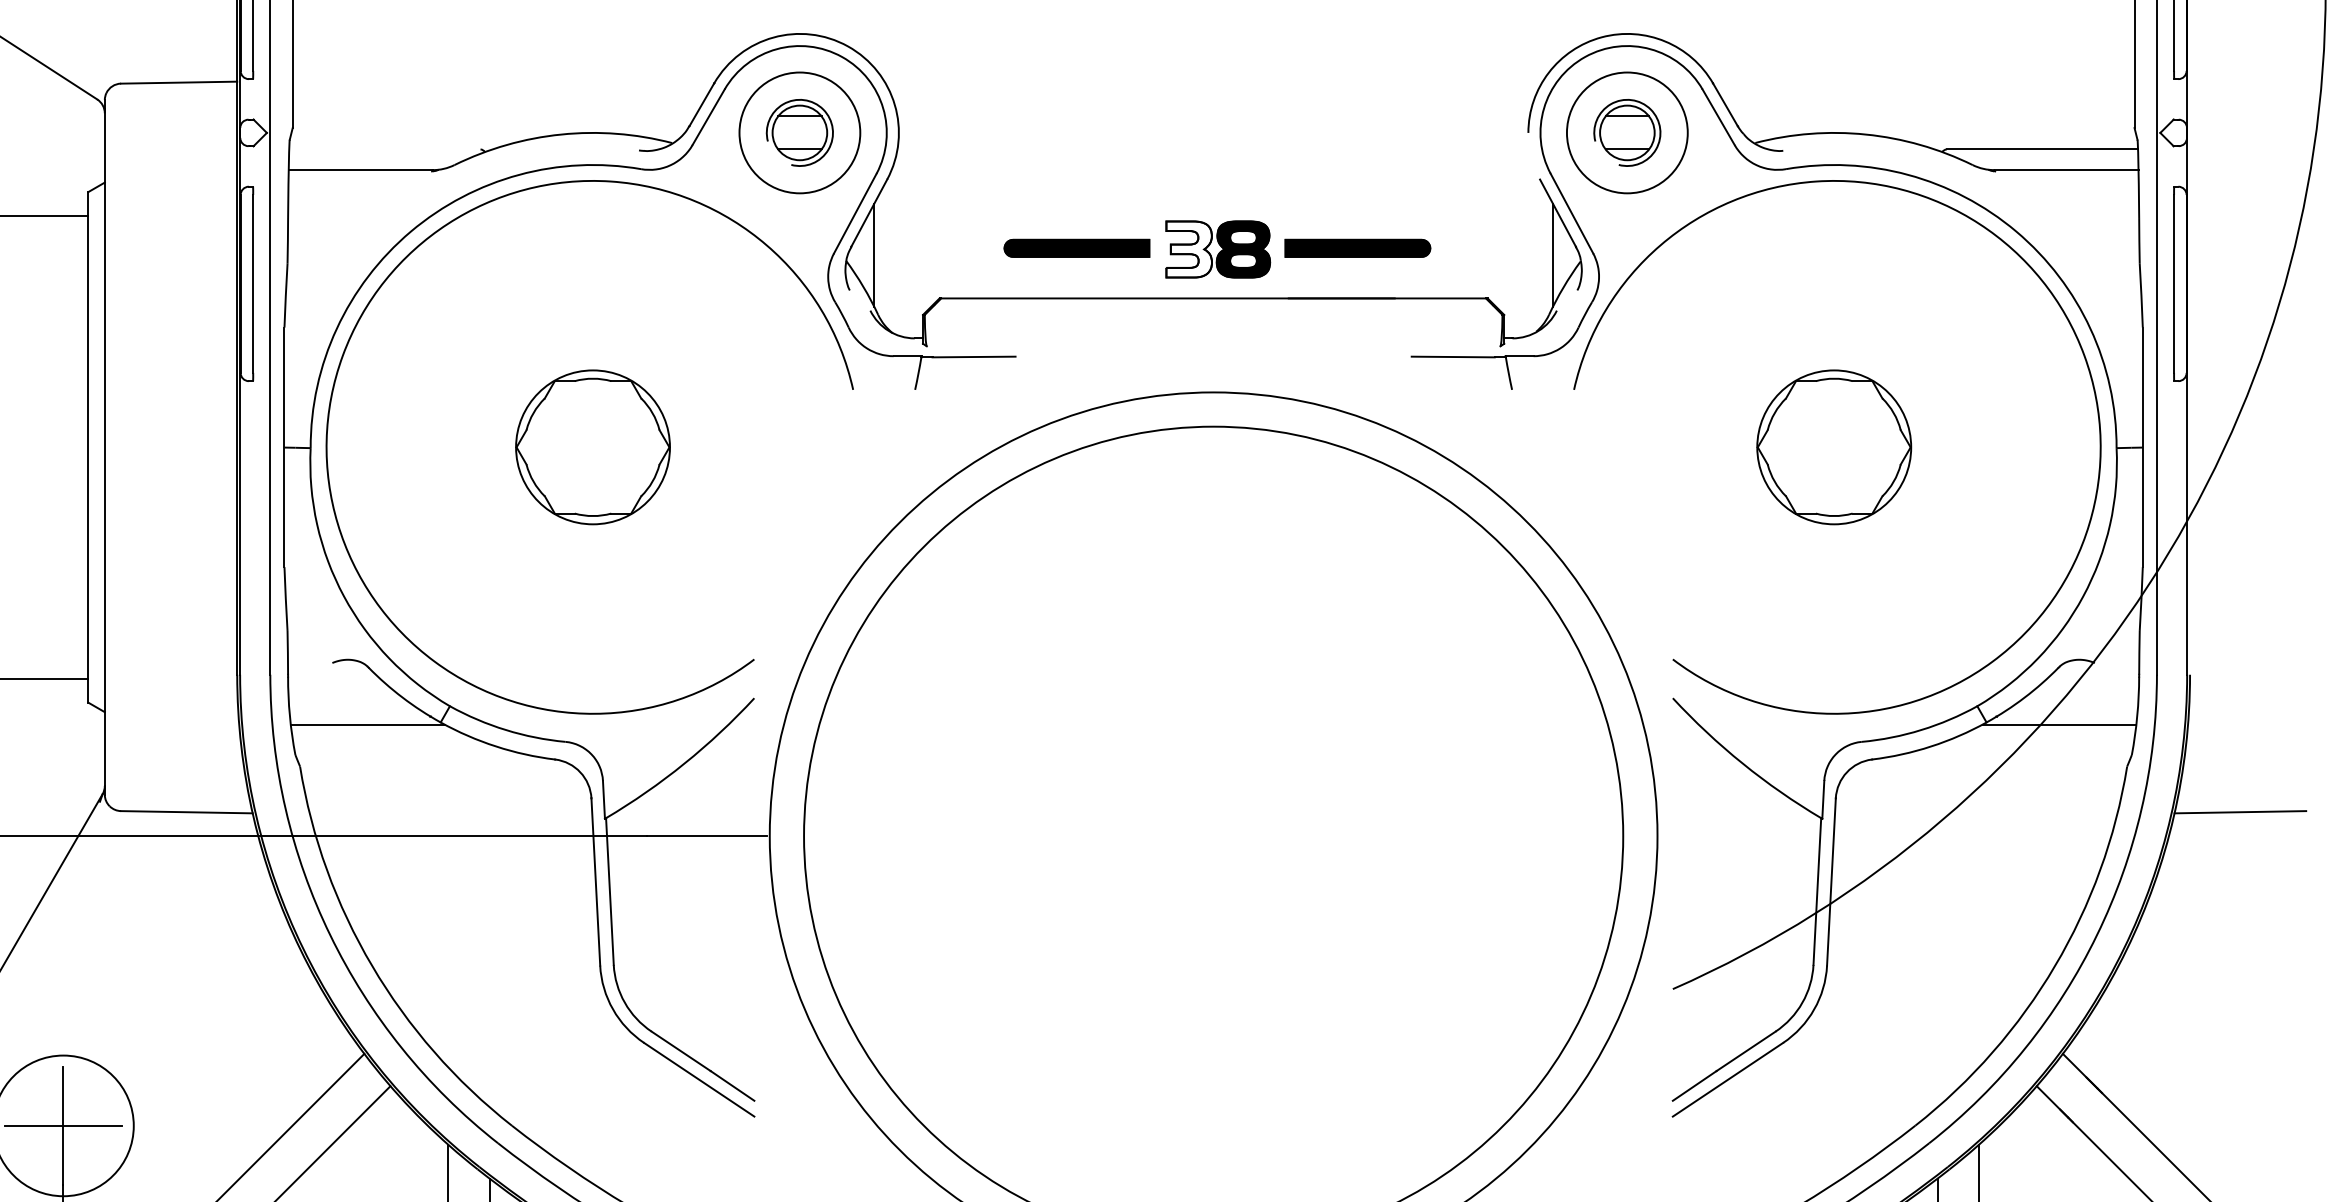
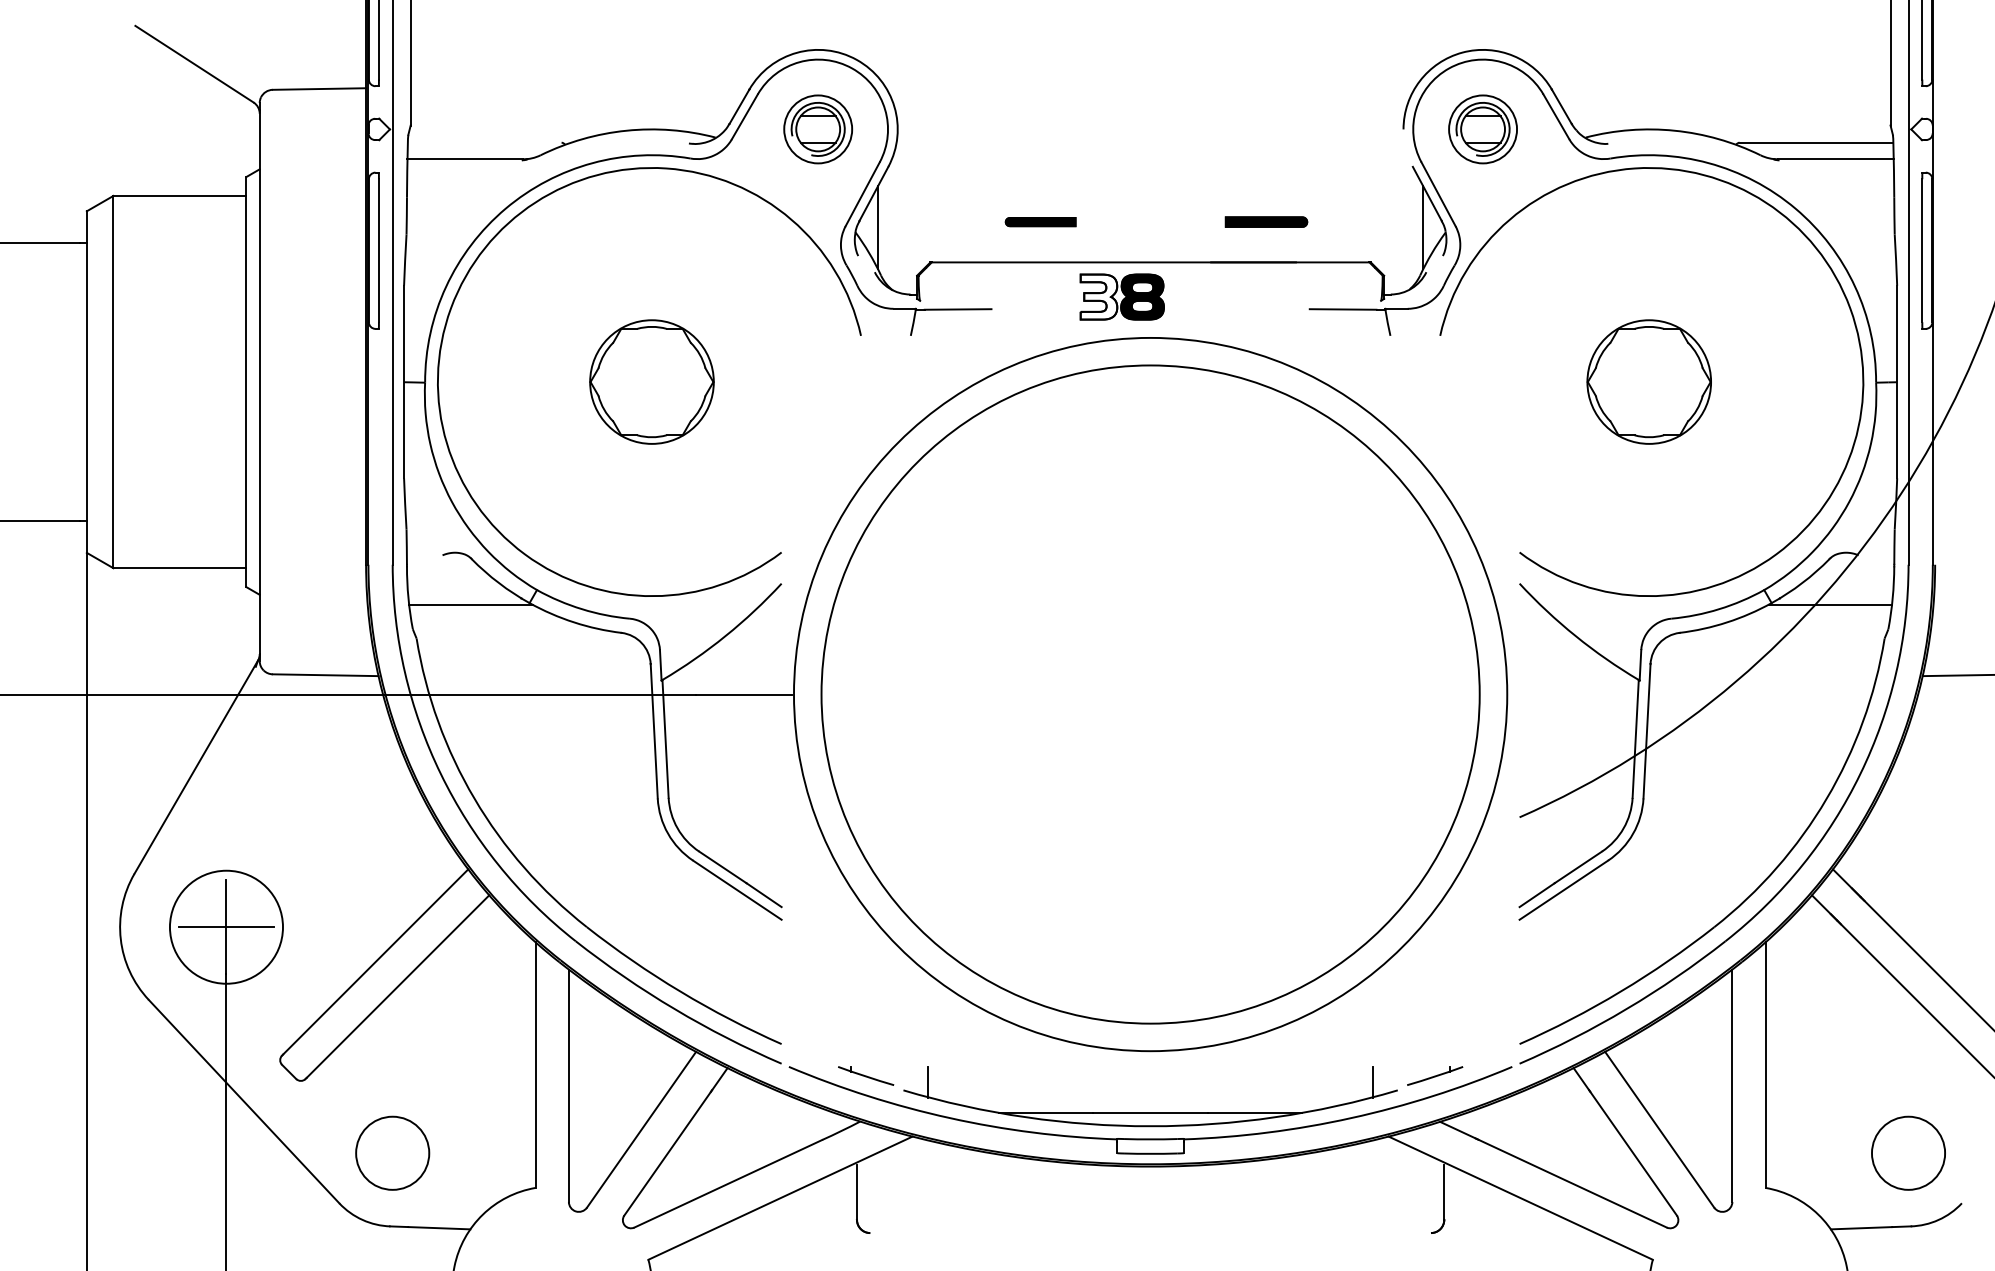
circle: (799, 131) -> (817, 128), size x0.7
circle: (1626, 131) -> (1482, 128), size x0.7
part: (1076, 247) -> (1040, 221), size x0.6
part: (1357, 247) -> (1266, 221), size x0.7
part: (1217, 248) -> (1121, 296), moved

